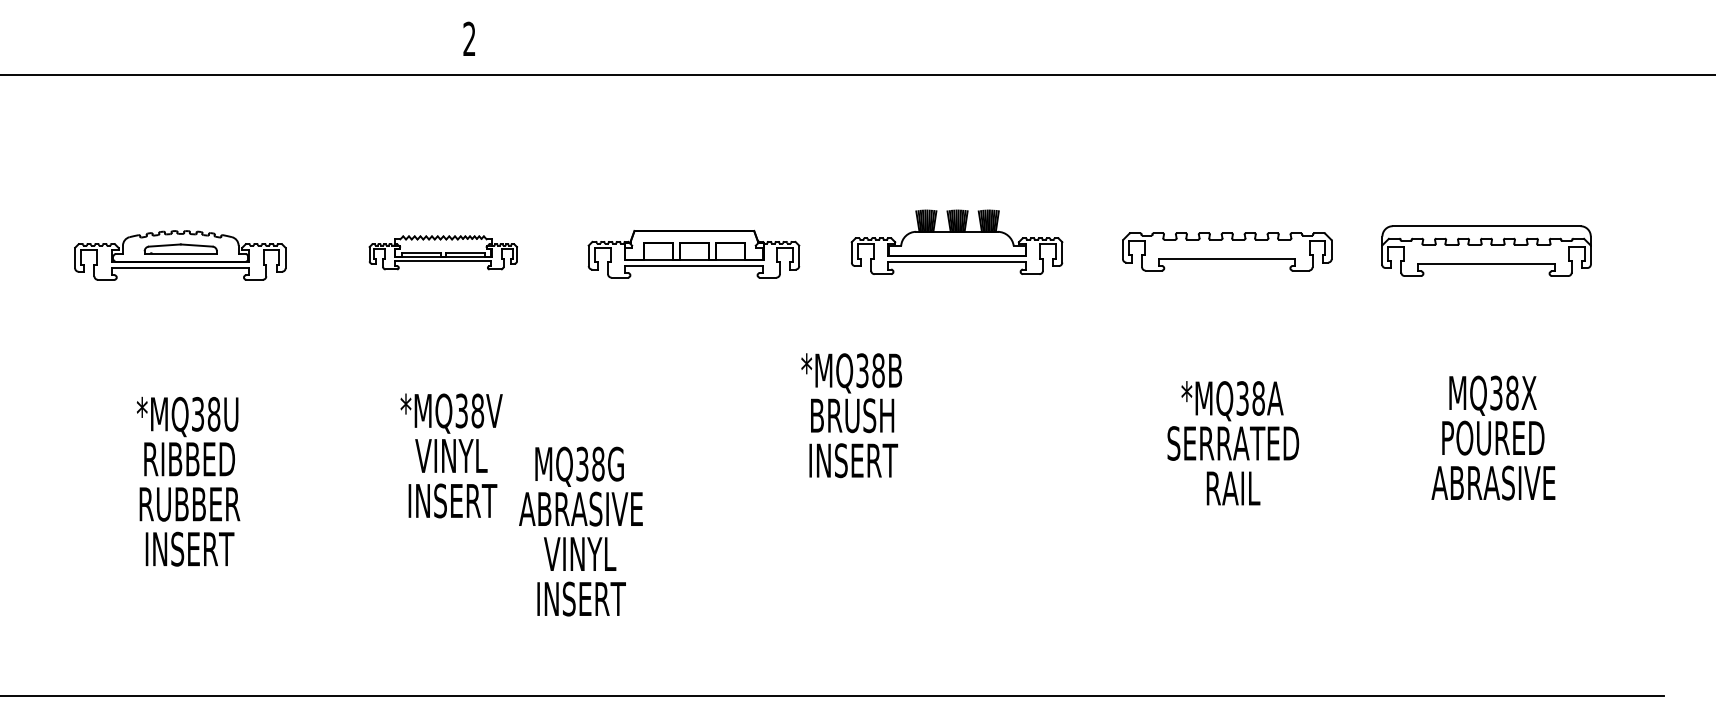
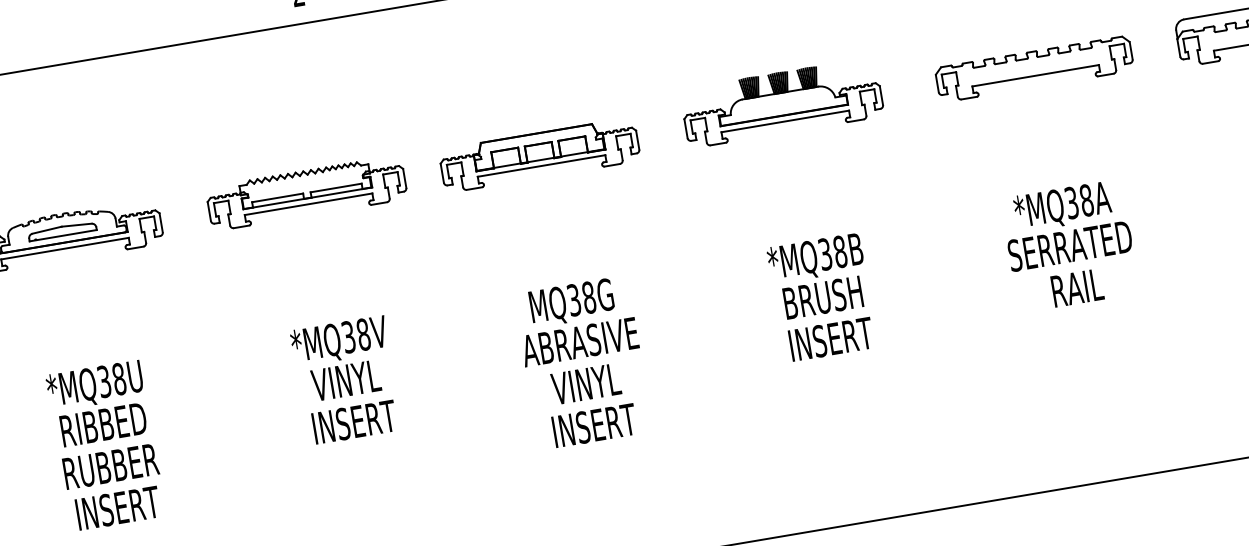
part: (443, 252) -> (306, 192), size x1.43
text: (851, 415) -> (822, 297), moved
text: (580, 531) -> (583, 363), moved

